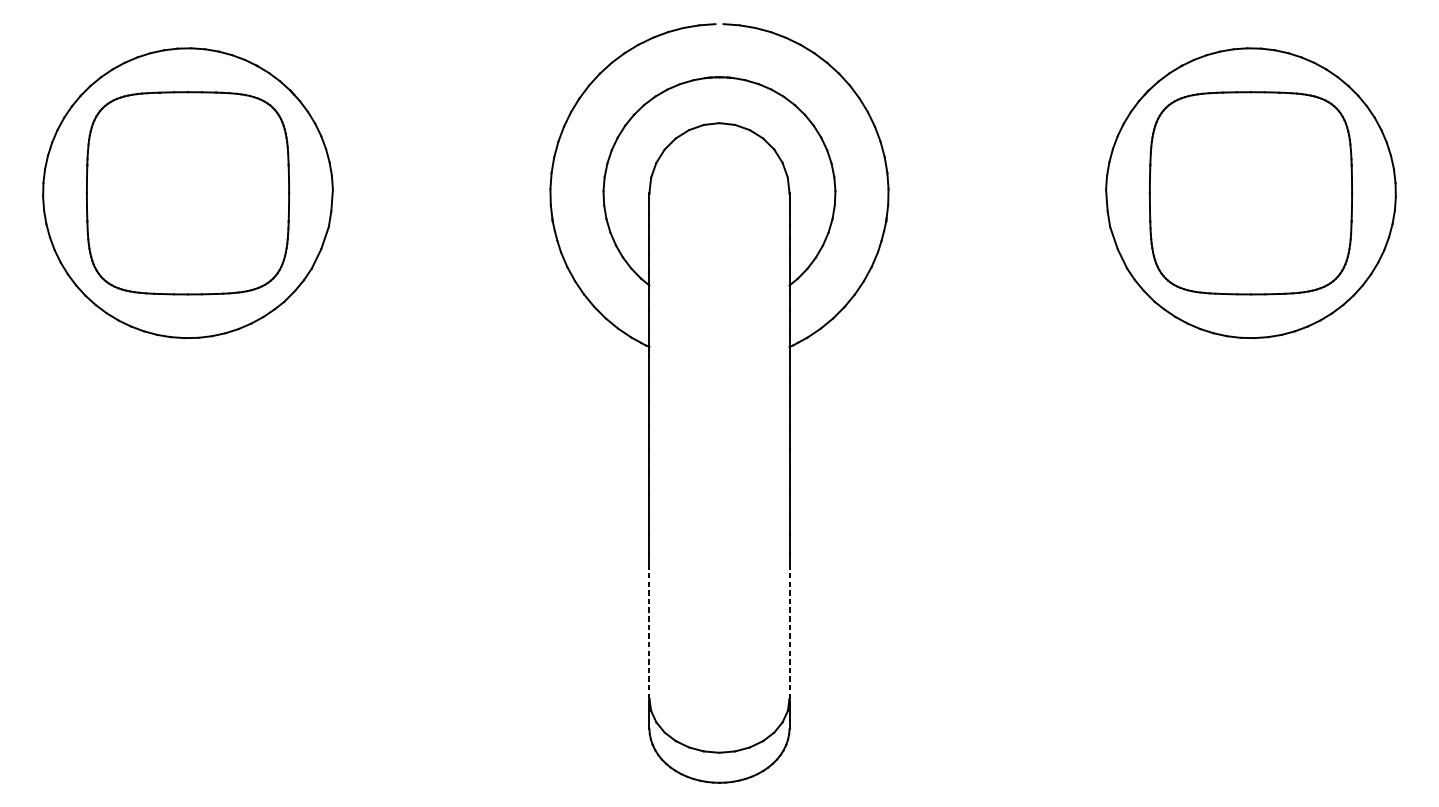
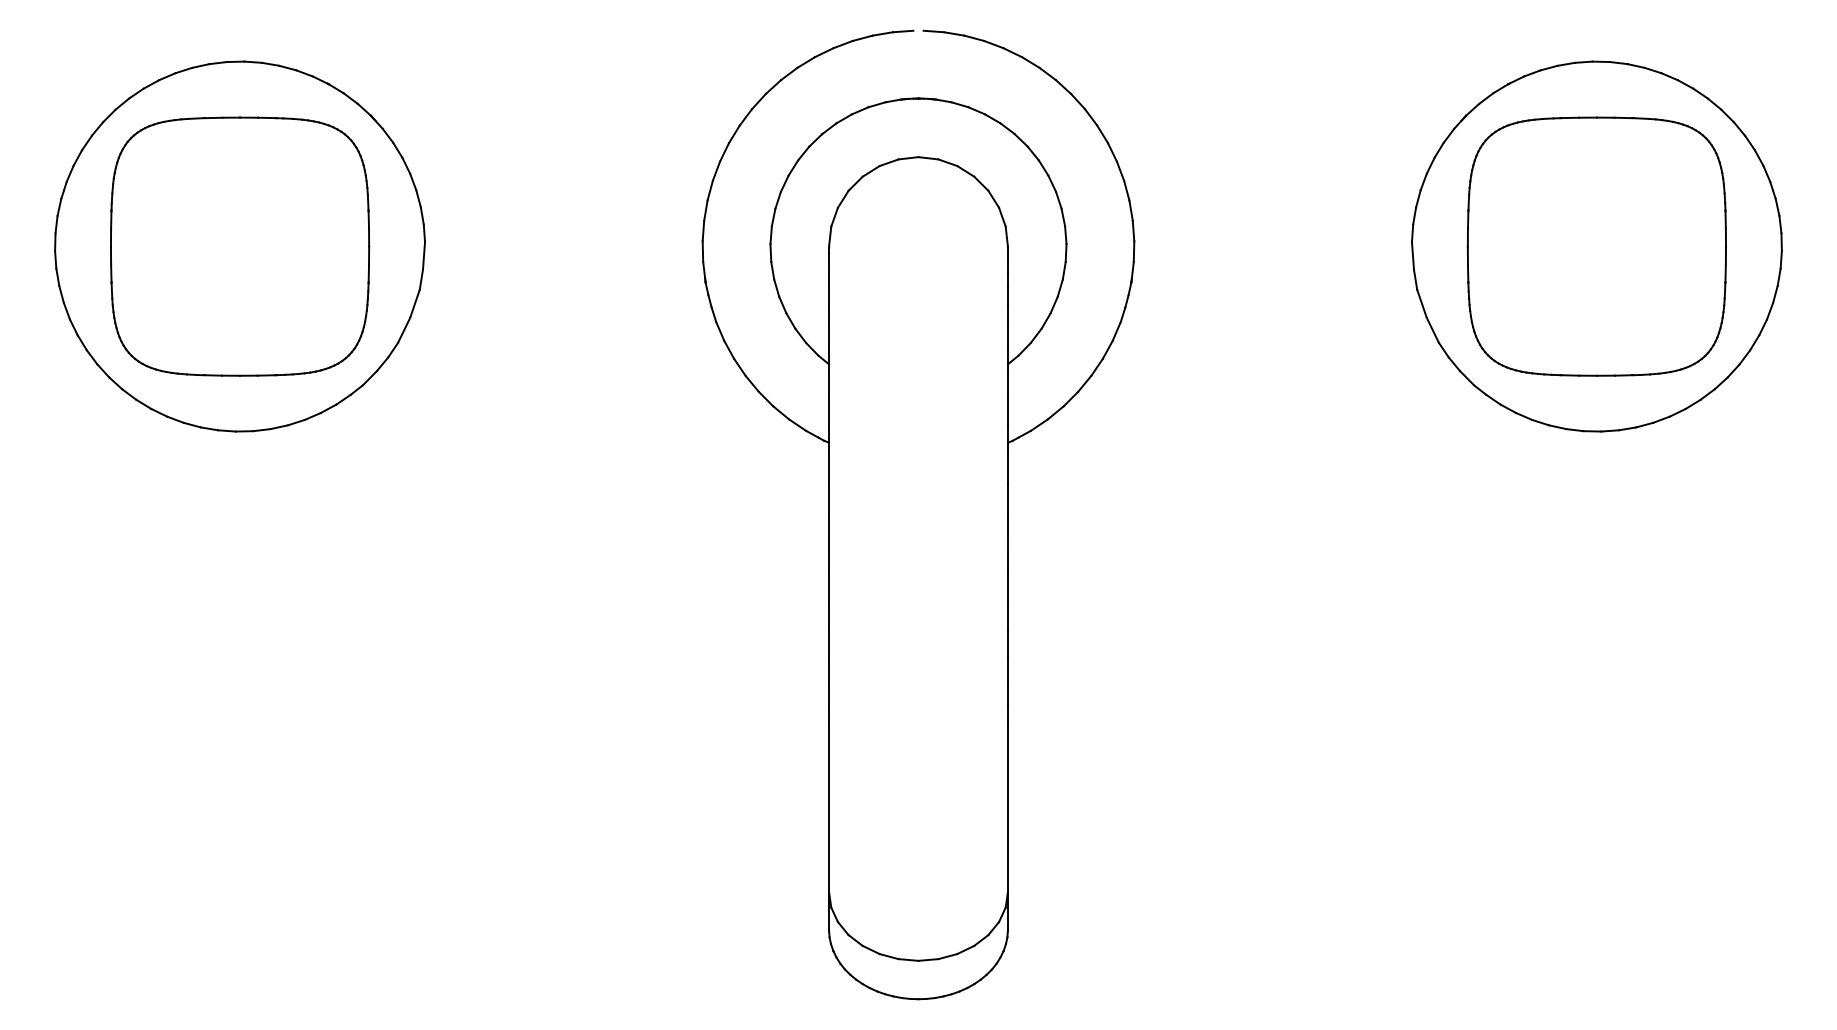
line: (649, 633) -> (829, 808), dashed -> solid
line: (789, 633) -> (1007, 808), dashed -> solid

